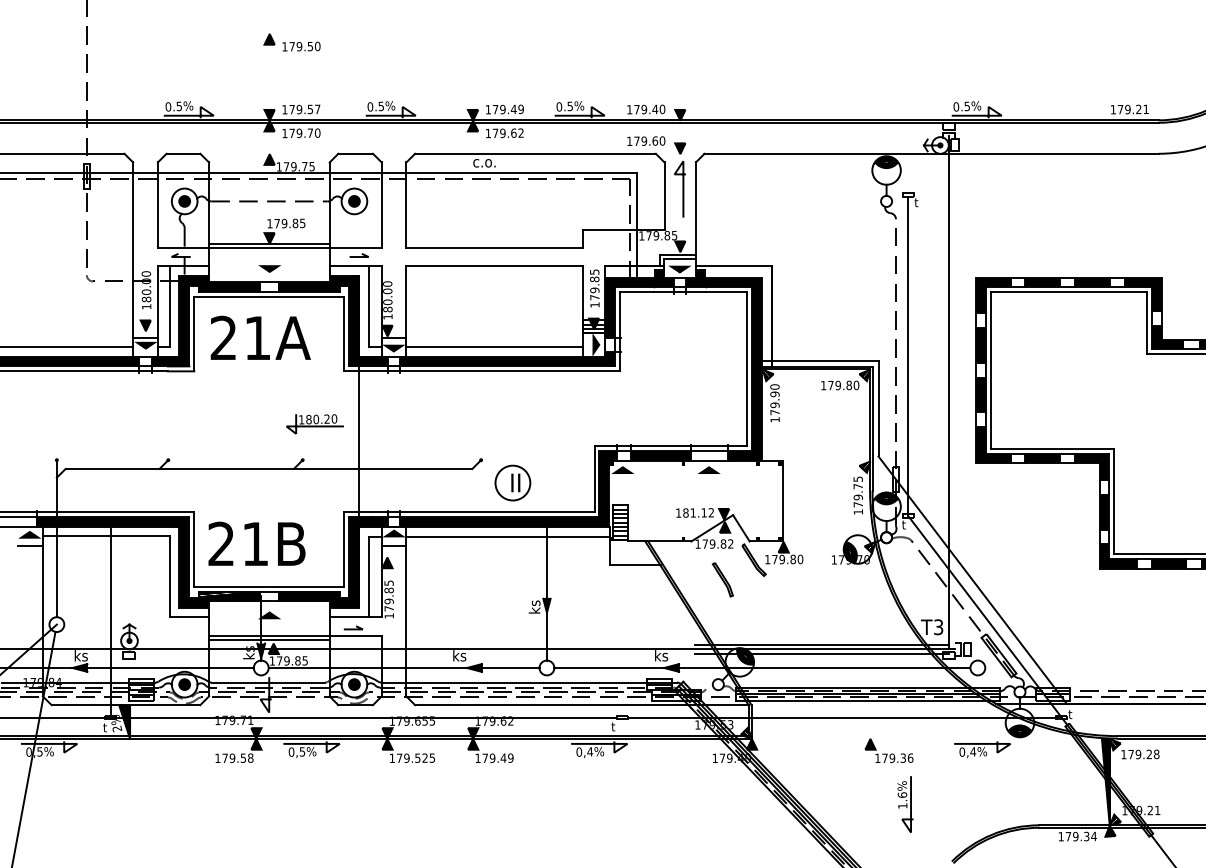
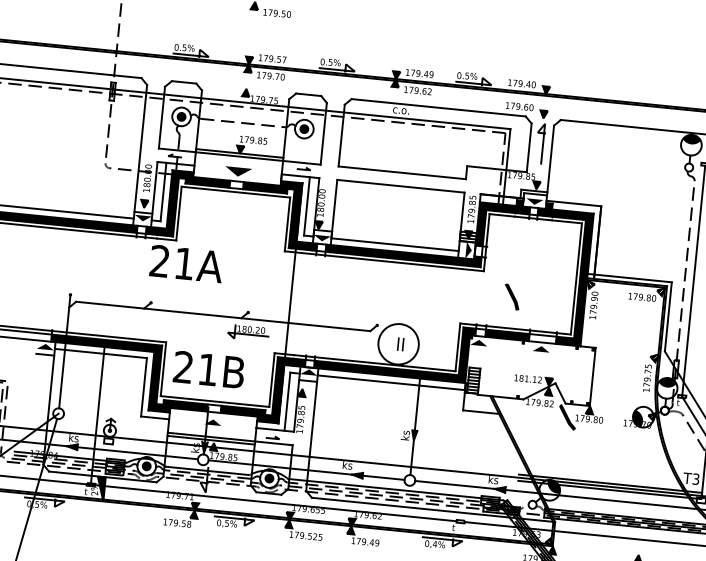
part: (269, 268) -> (238, 171), size x1.6
text: (260, 337) -> (186, 263), moved
part: (314, 424) -> (248, 333), moved
circle: (512, 482) -> (398, 343), size x1.6
part: (722, 579) -> (511, 296), moved

